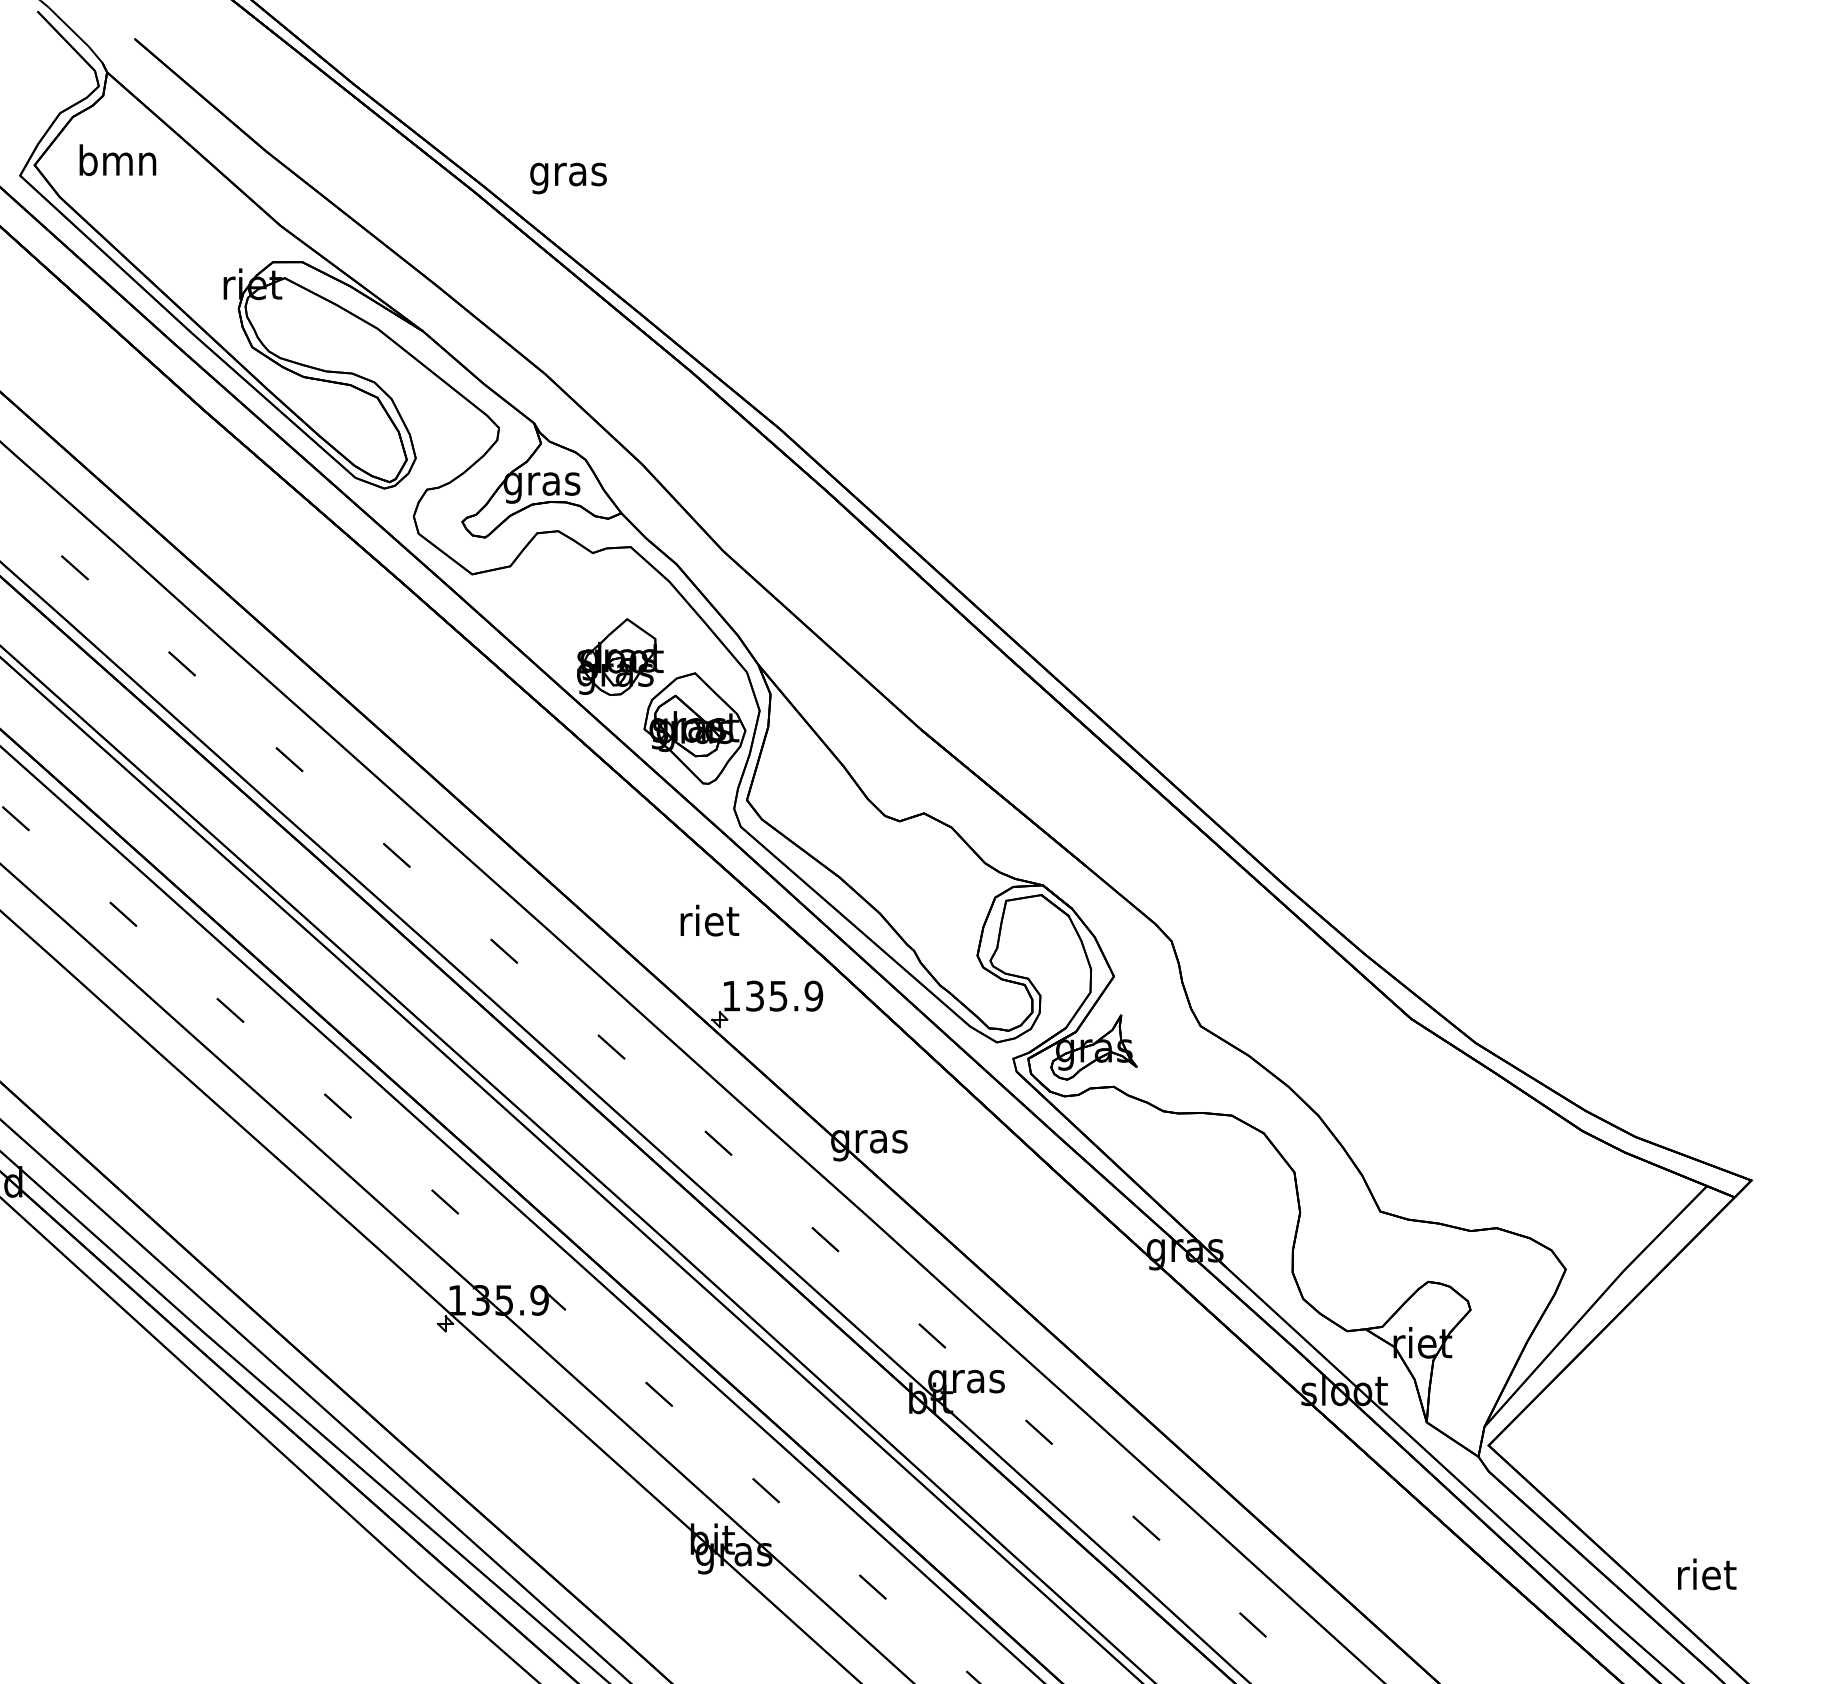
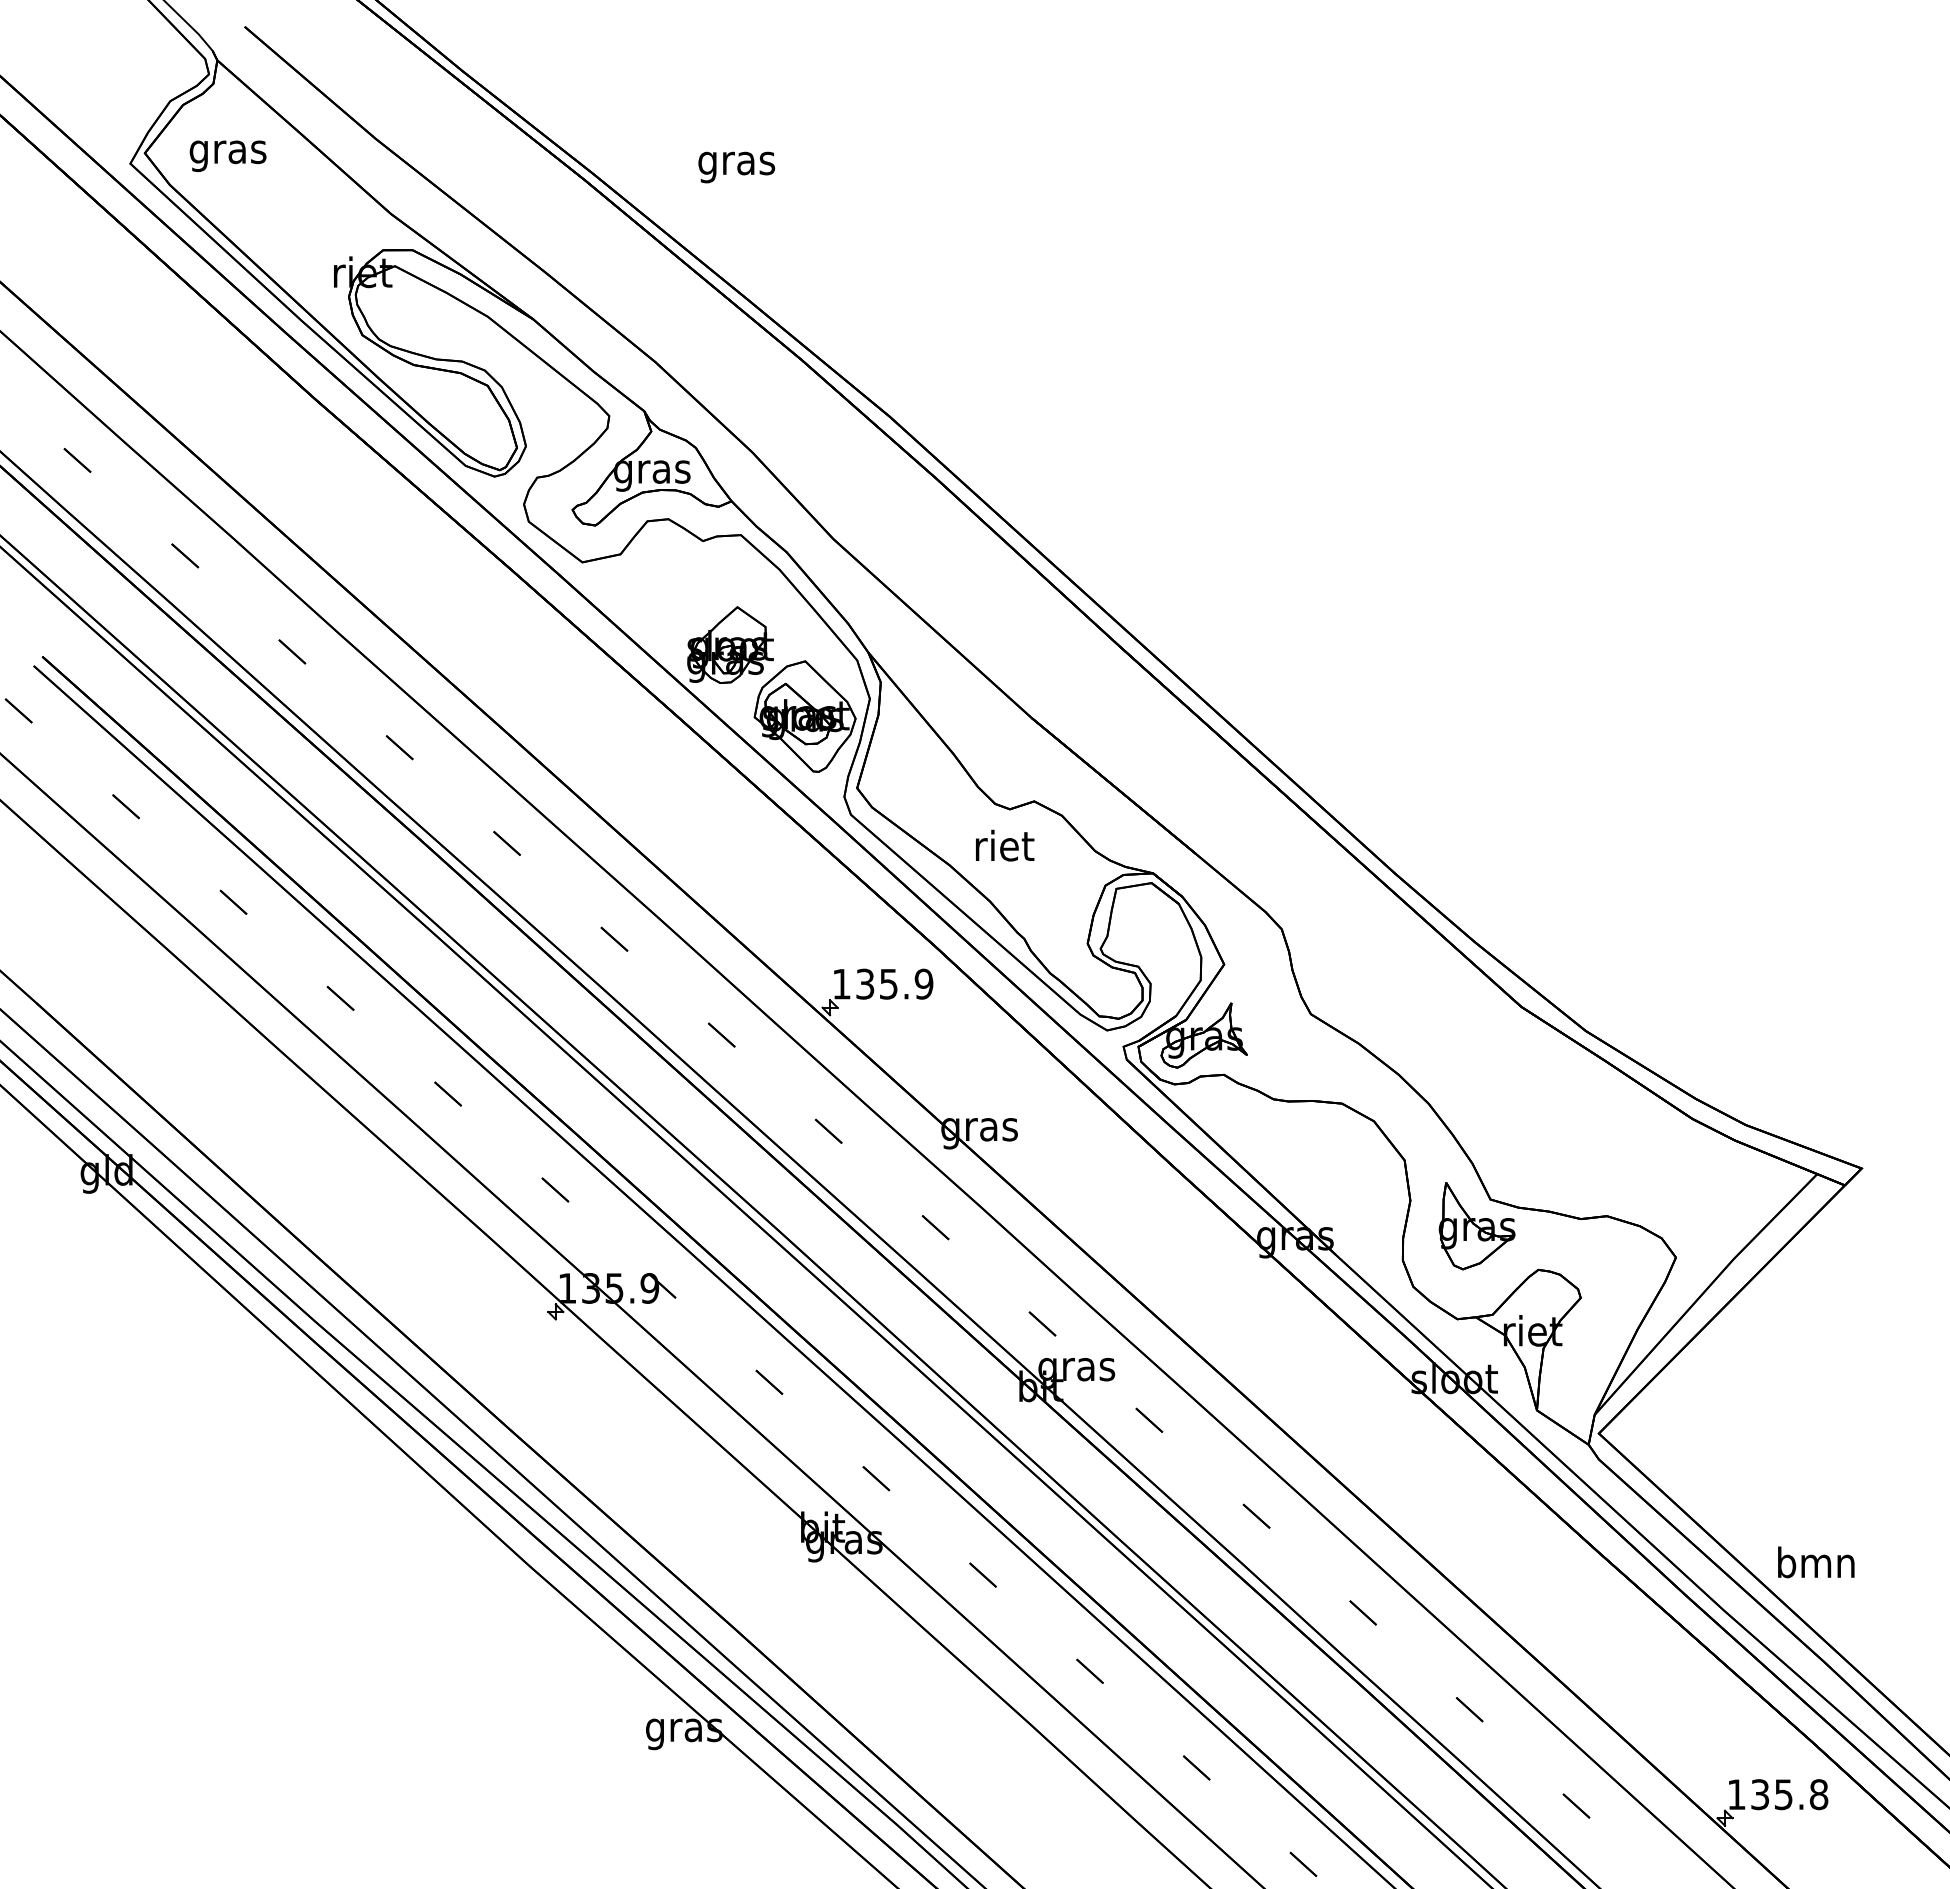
text: (117, 164) -> (227, 152), bmn -> gras
text: (568, 178) -> (736, 167), moved
text: (710, 920) -> (1005, 845), moved
part: (1366, 1238) -> (1476, 1226), added
text: (1706, 1574) -> (1816, 1562), riet -> bmn

